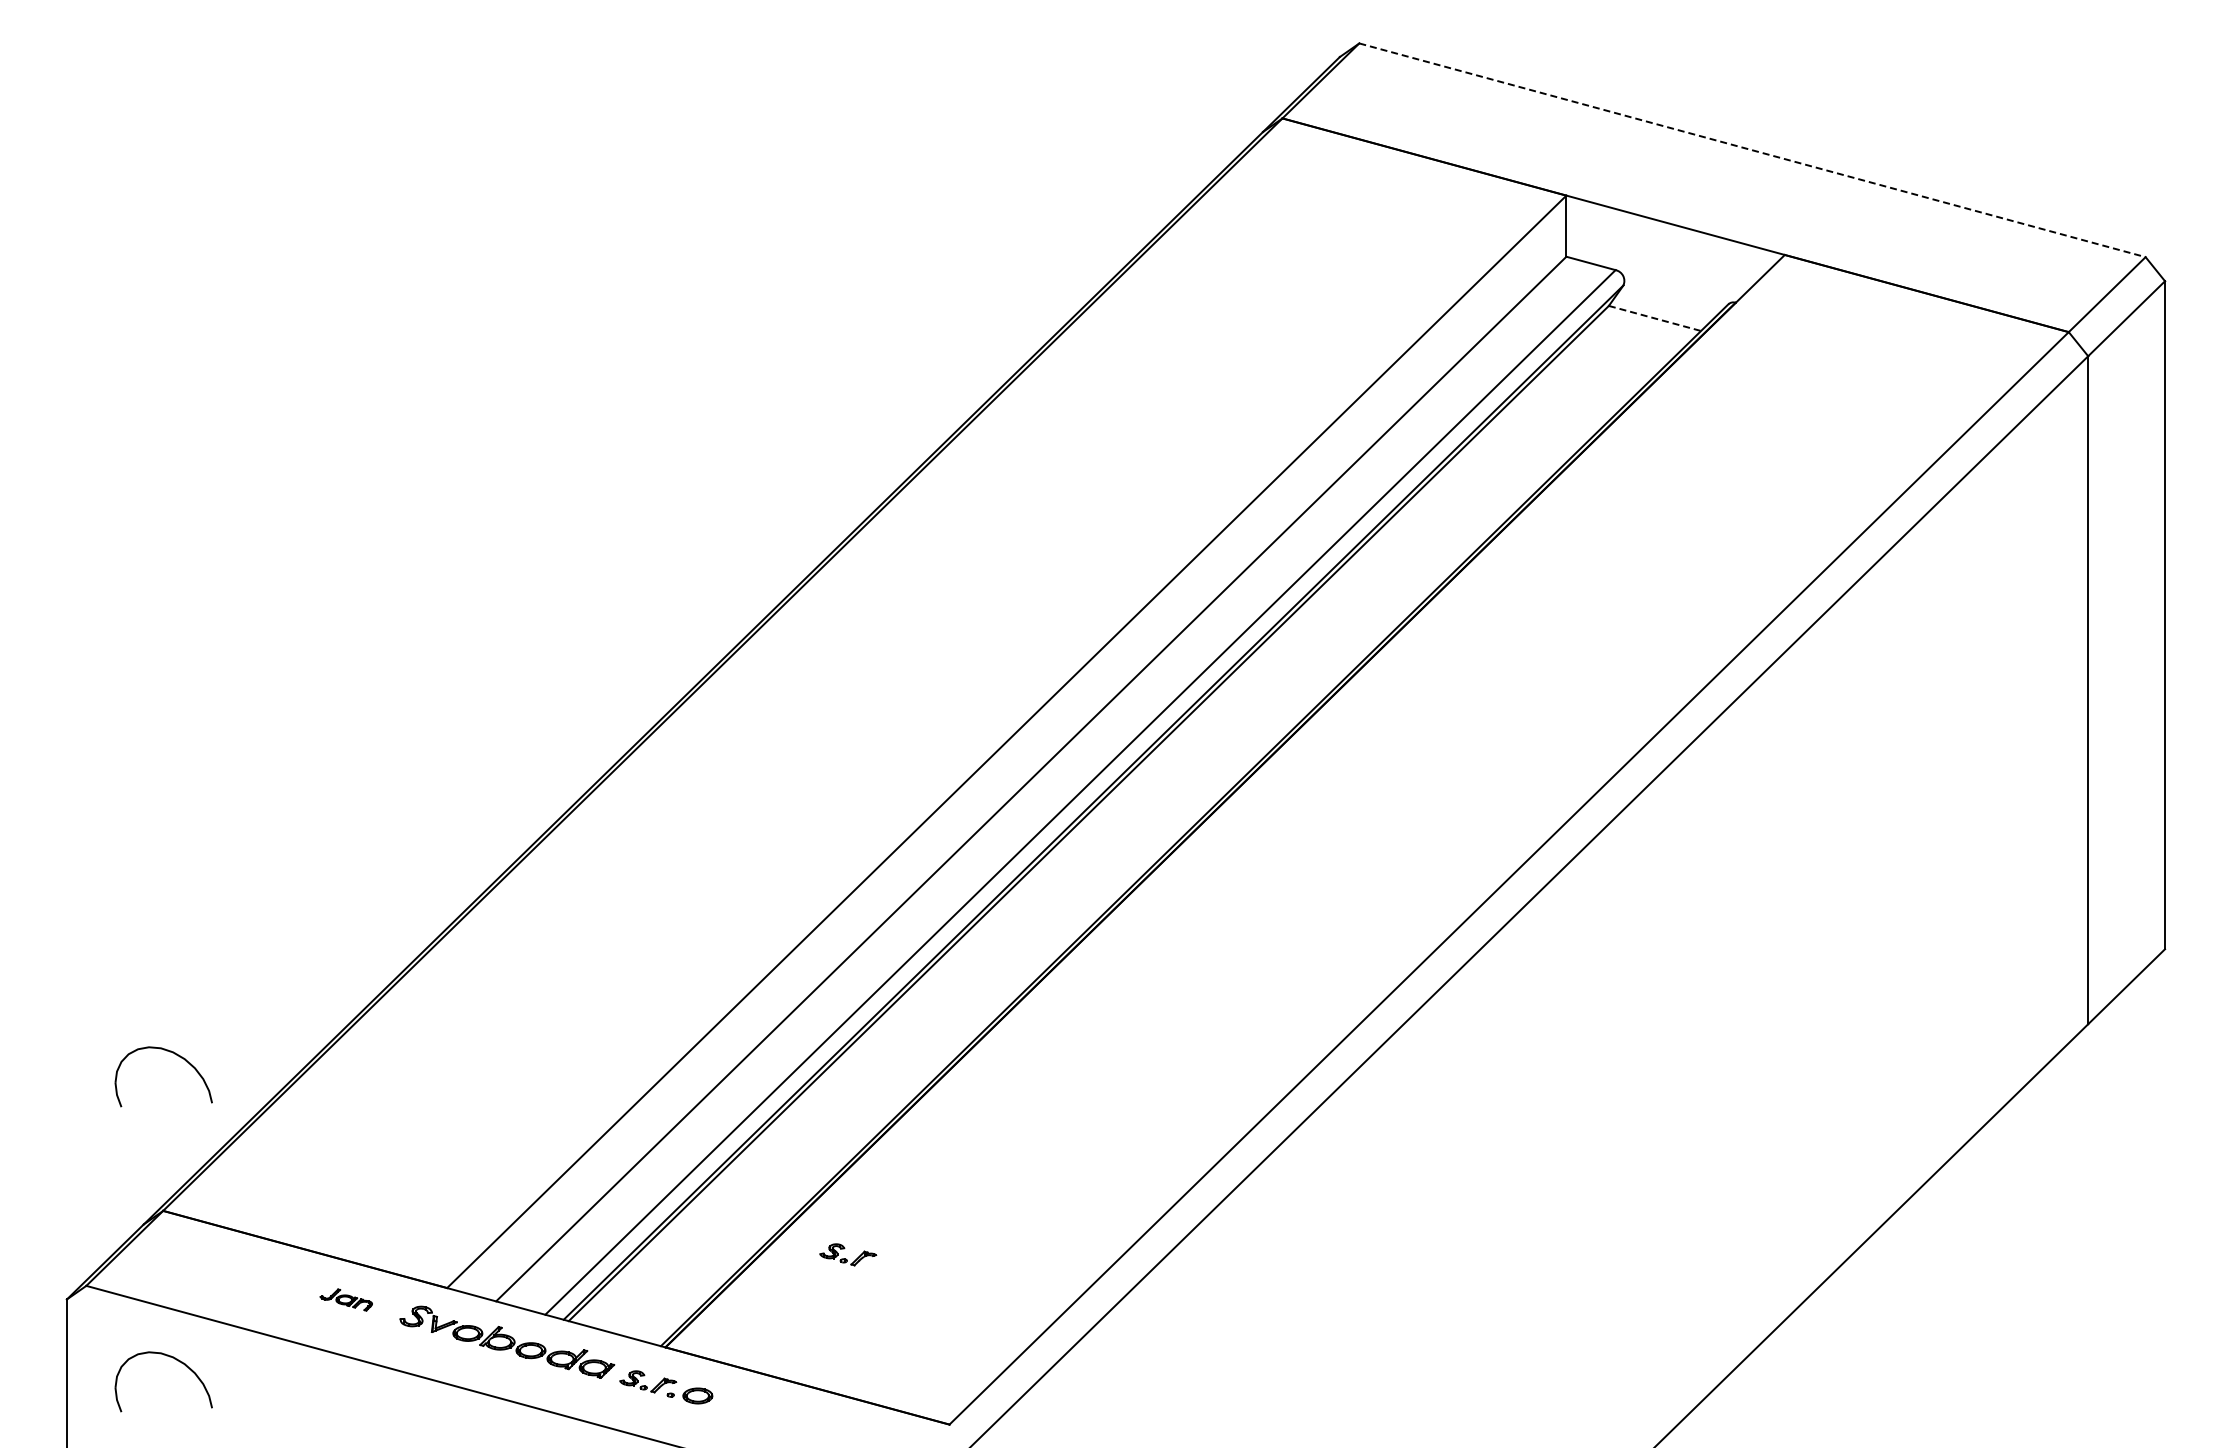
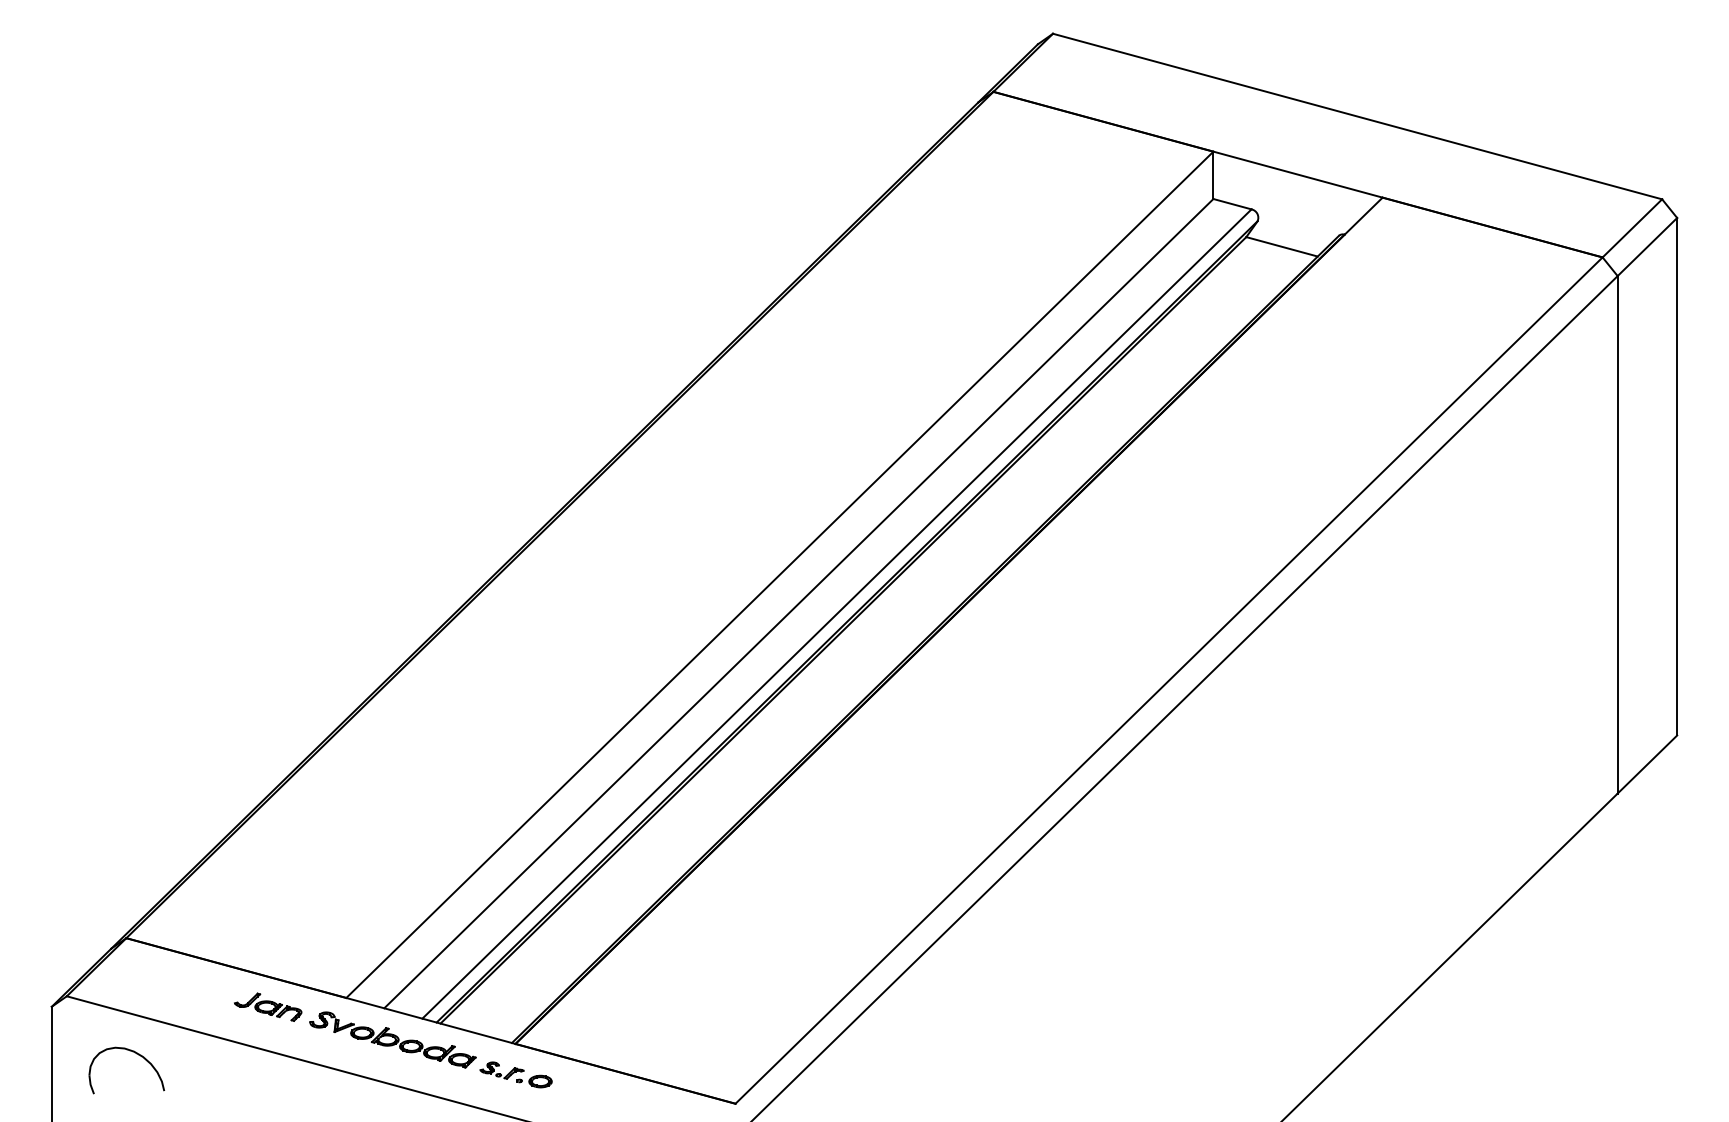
line: (1752, 150) -> (1357, 116), dashed -> solid
line: (1654, 318) -> (1281, 246), dashed -> solid
part: (174, 1054) -> (135, 817), removed
part: (848, 1254) -> (657, 971), removed
part: (346, 1299) -> (268, 1006), size x1.67

